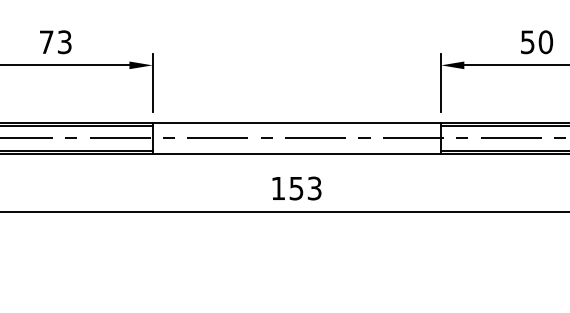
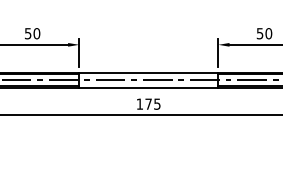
text: (55, 41) -> (32, 33), 73 -> 50
text: (304, 187) -> (152, 103), 153 -> 175

